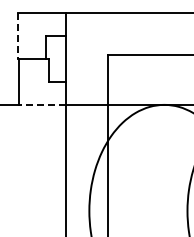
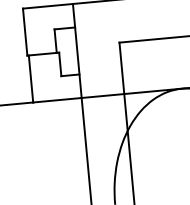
line: (17, 36) -> (25, 32), dashed -> solid
line: (42, 104) -> (57, 99), dashed -> solid

